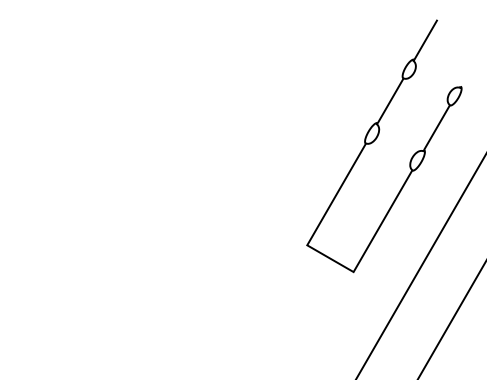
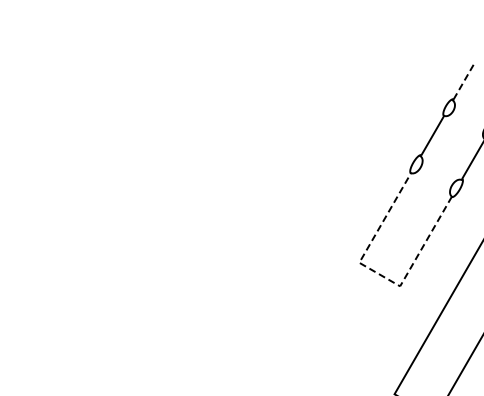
line: (426, 39) -> (464, 81), solid -> dashed
line: (330, 258) -> (379, 274), solid -> dashed

